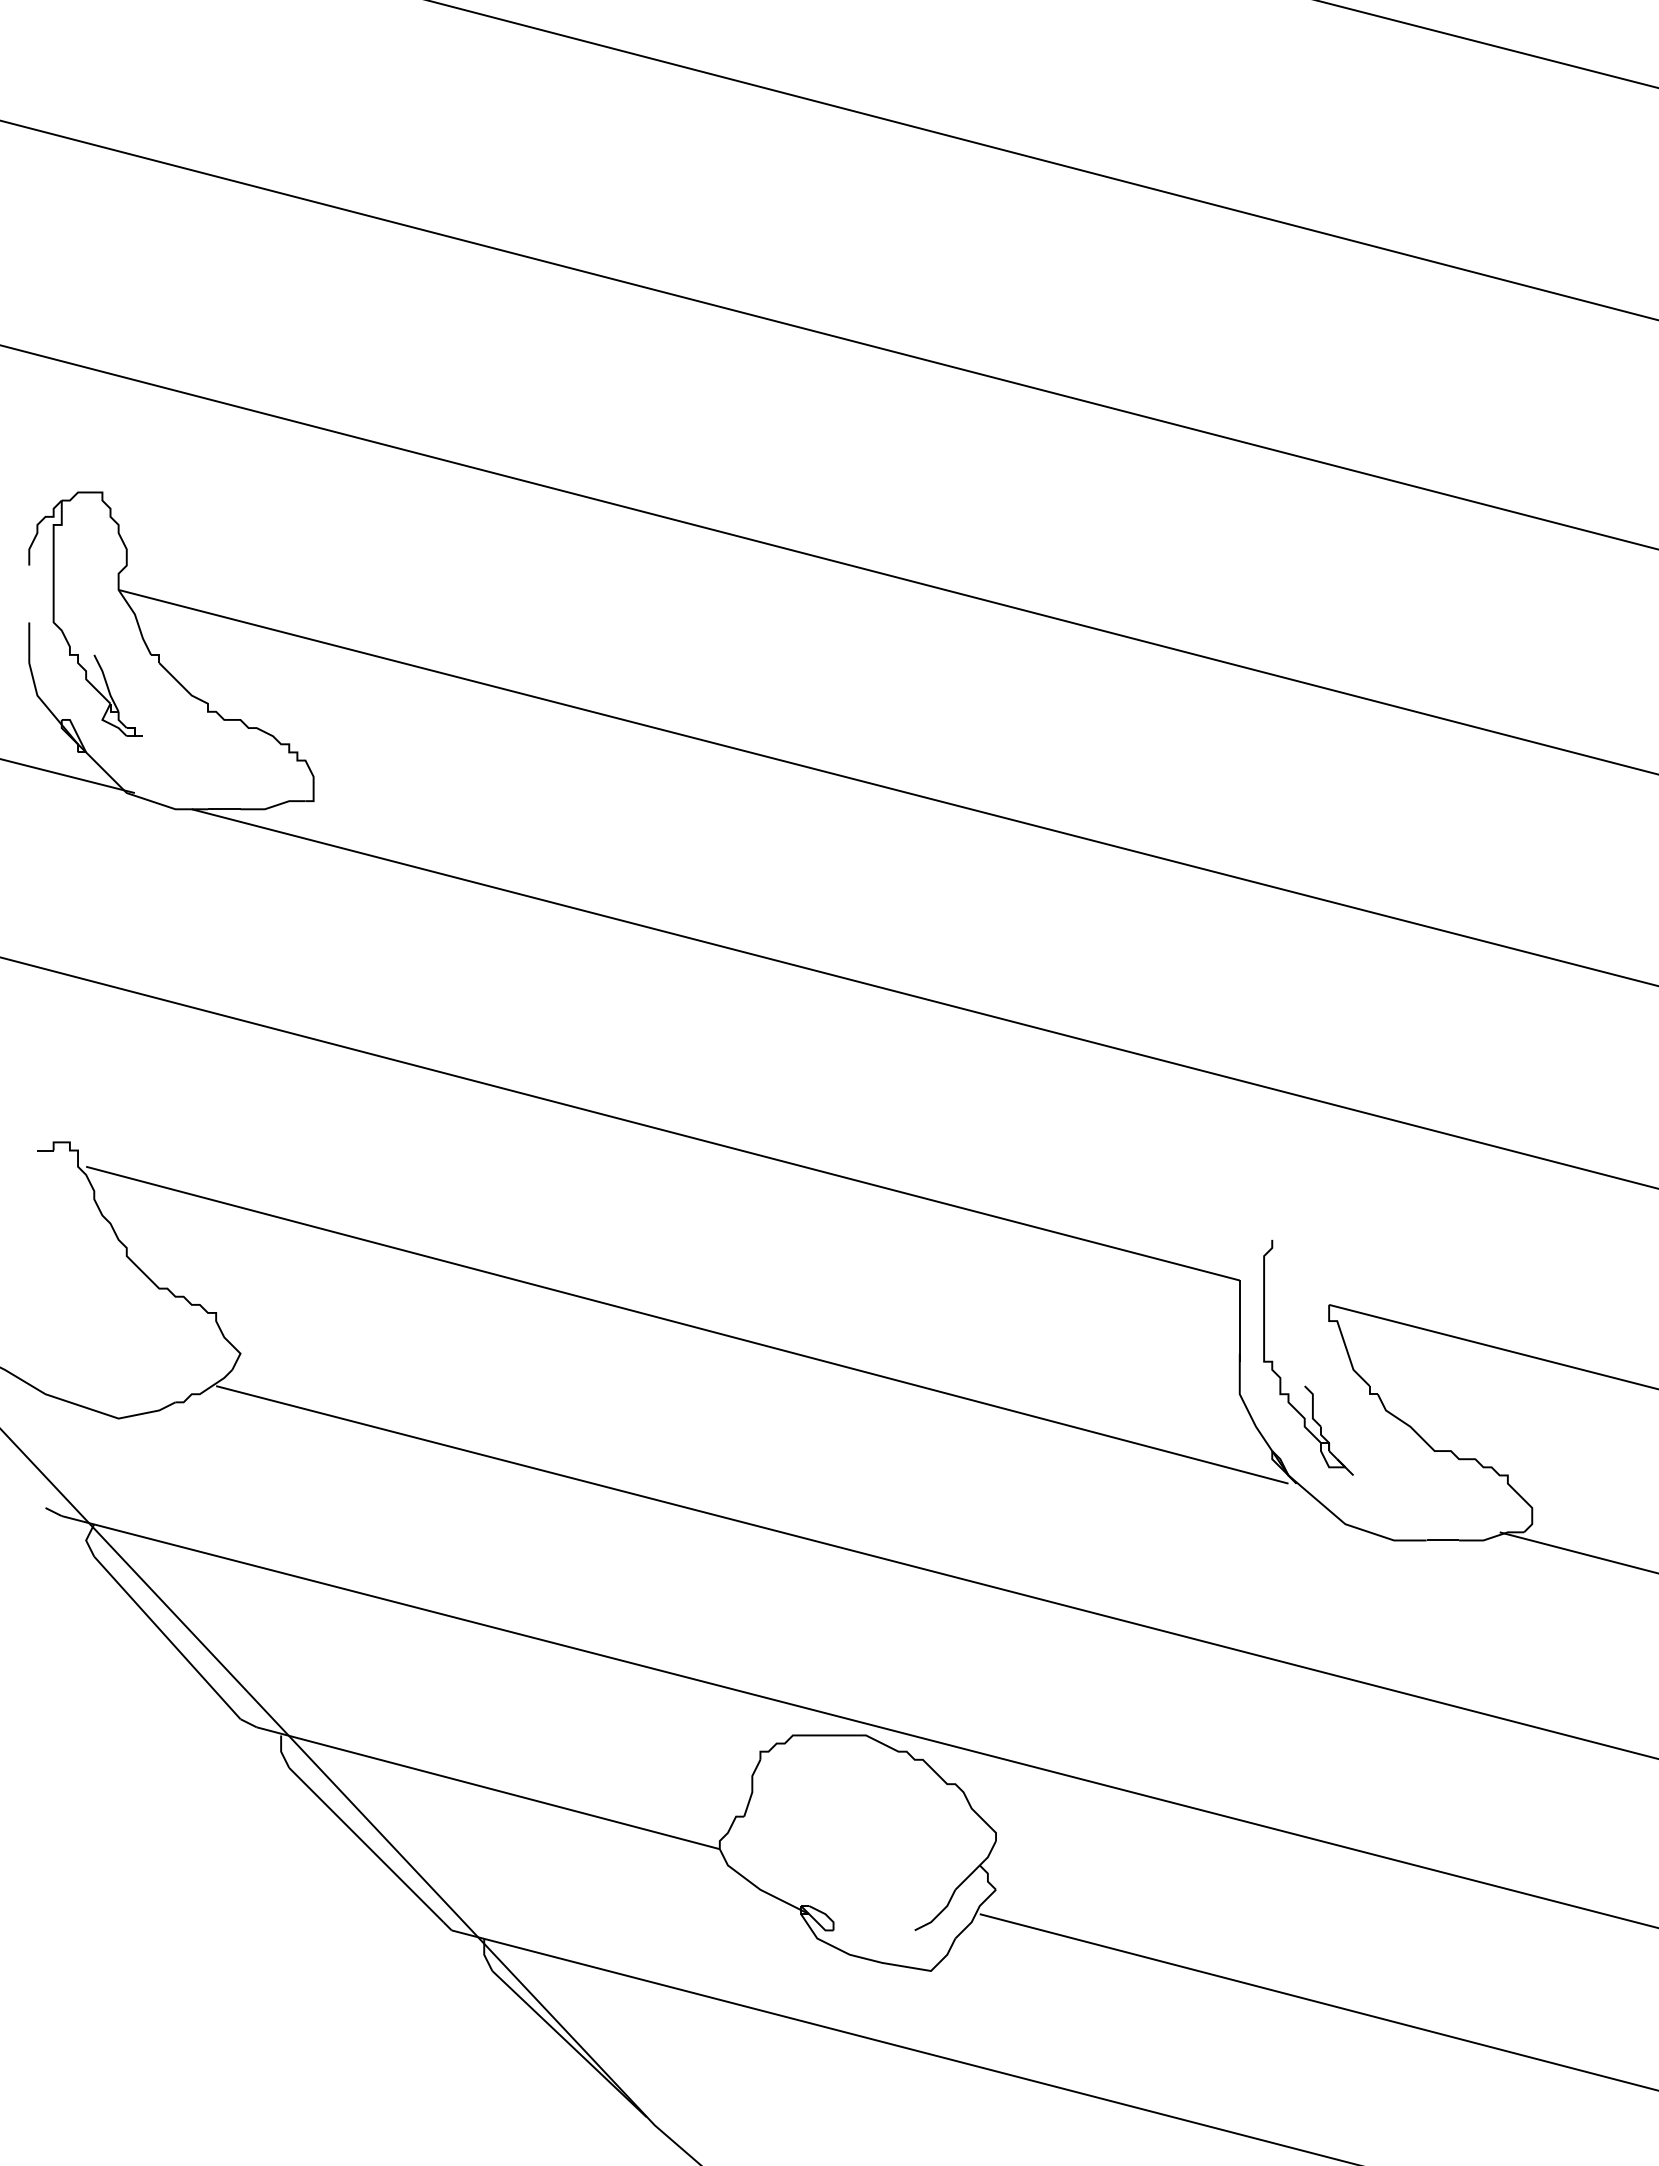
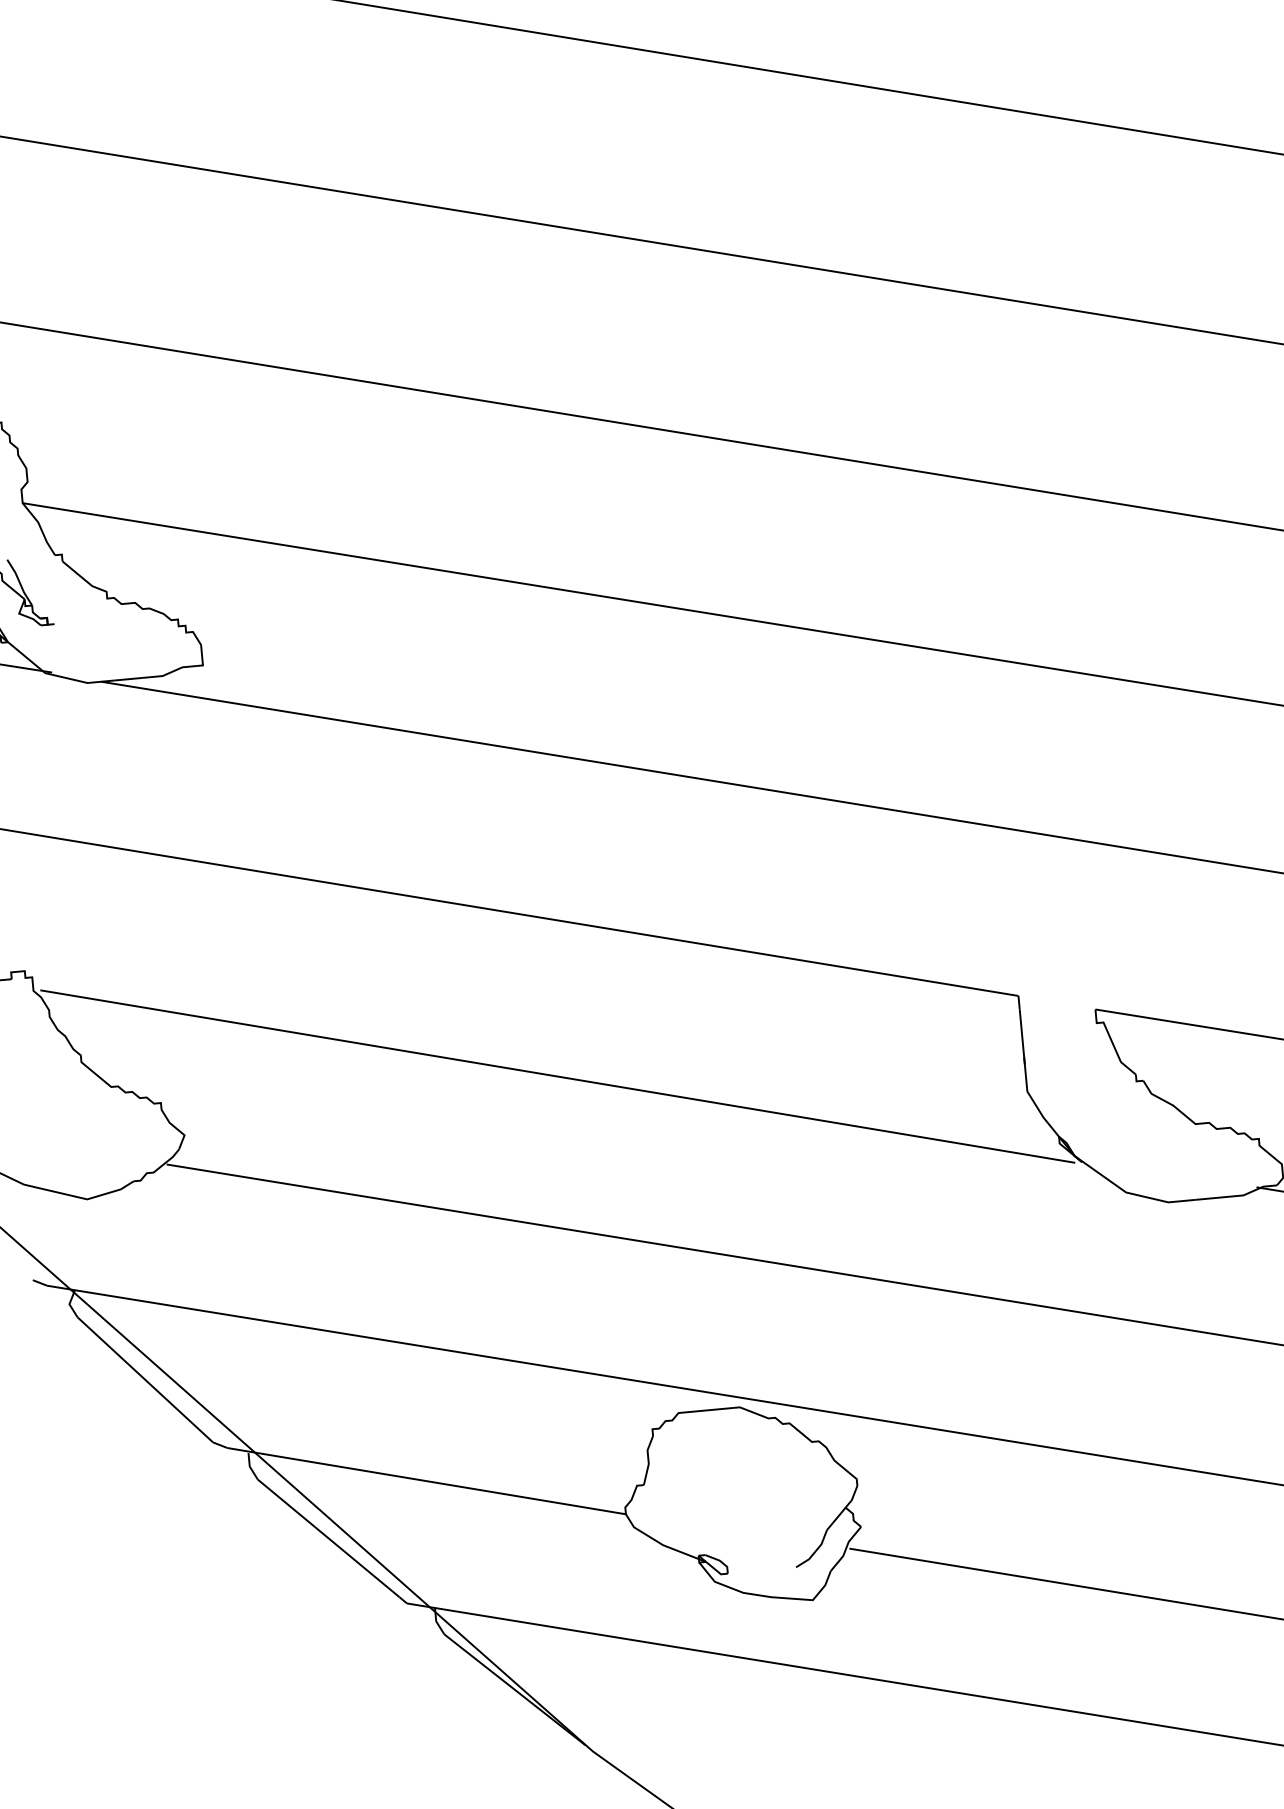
part: (1305, 1385) -> (1081, 1079), removed

